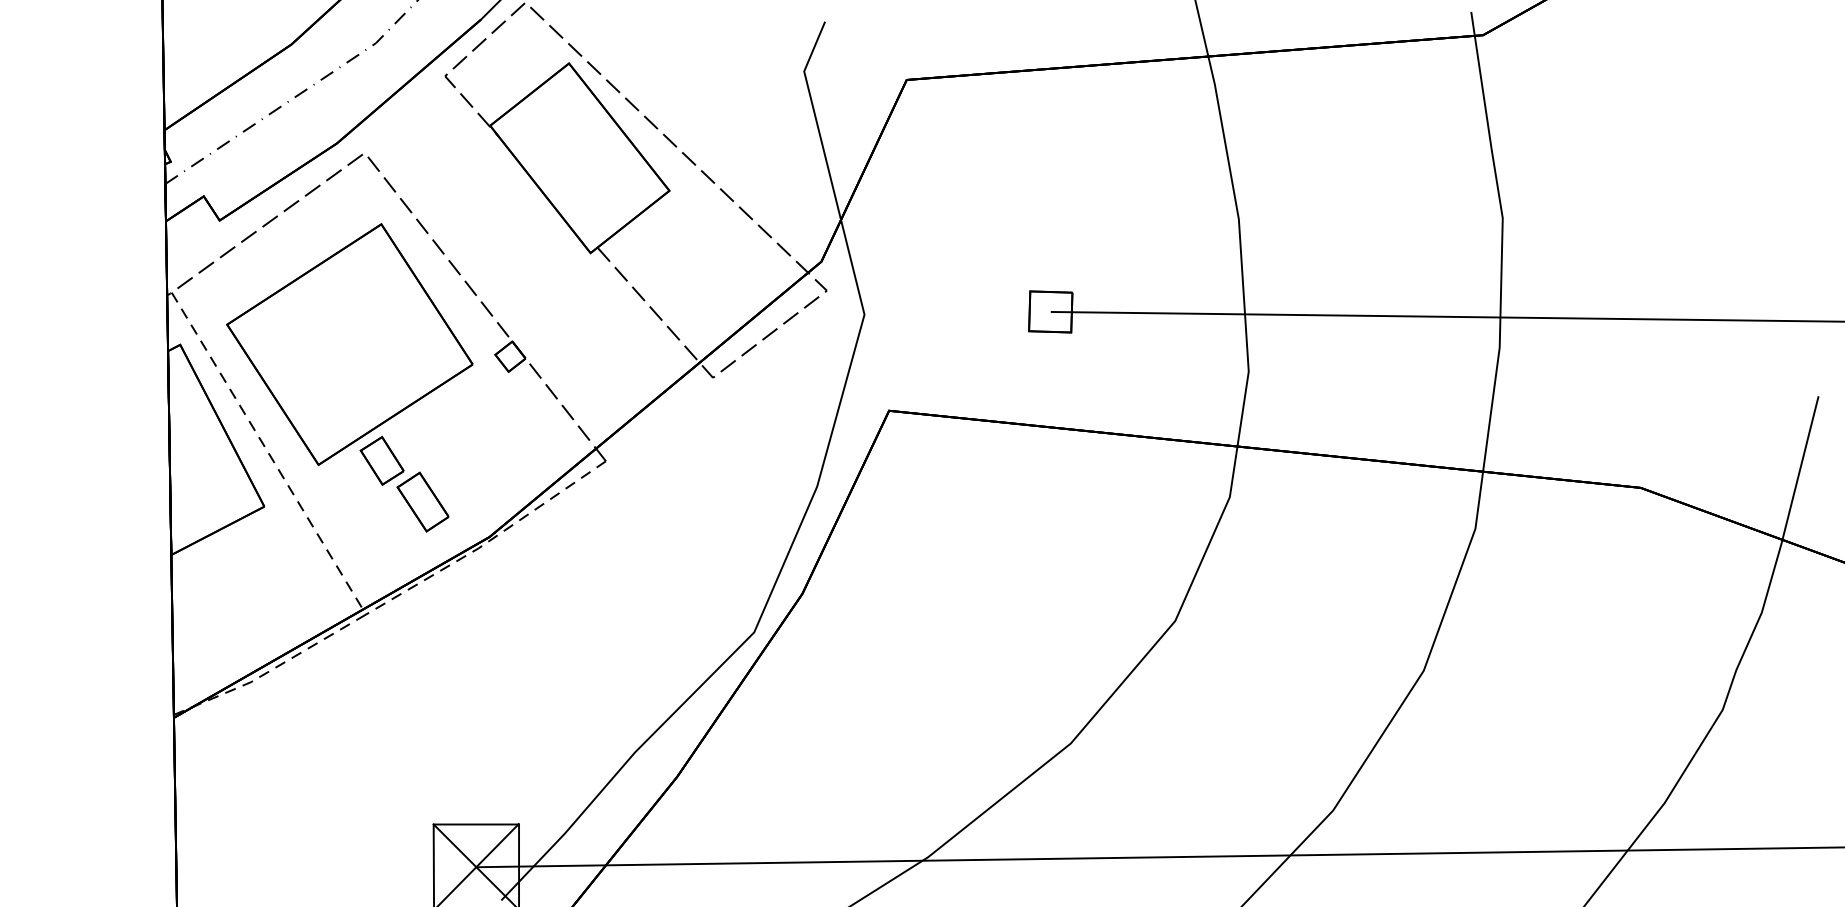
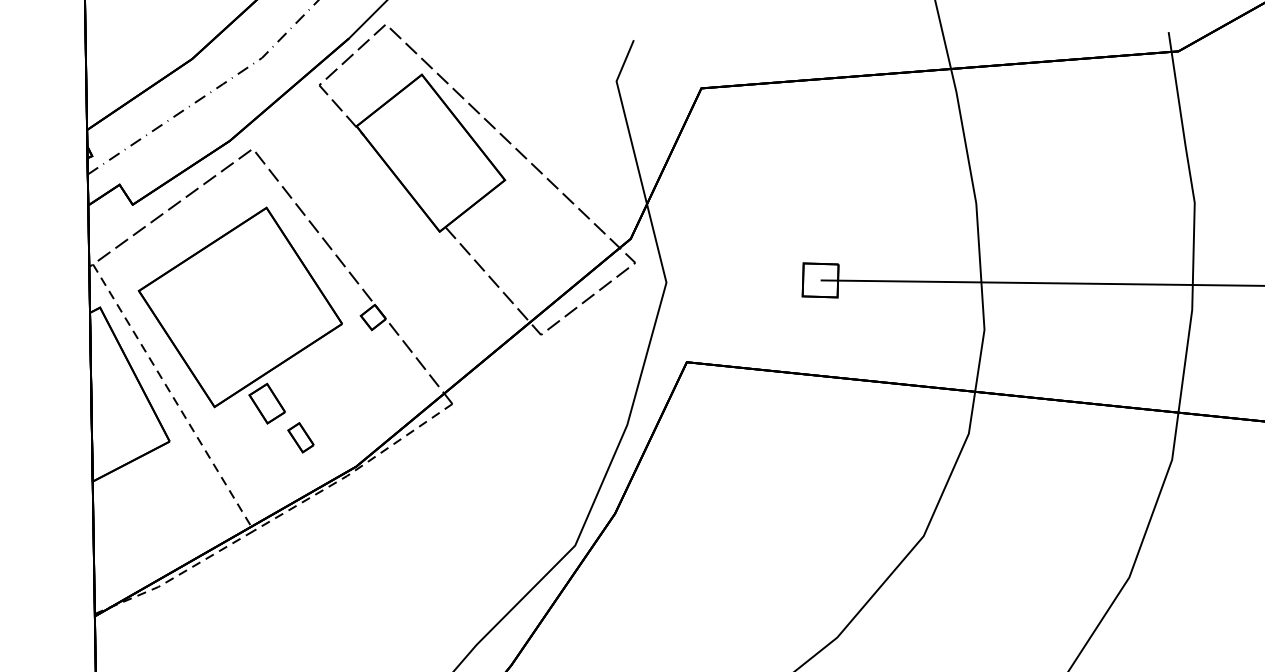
part: (422, 501) -> (300, 437), size x0.6

